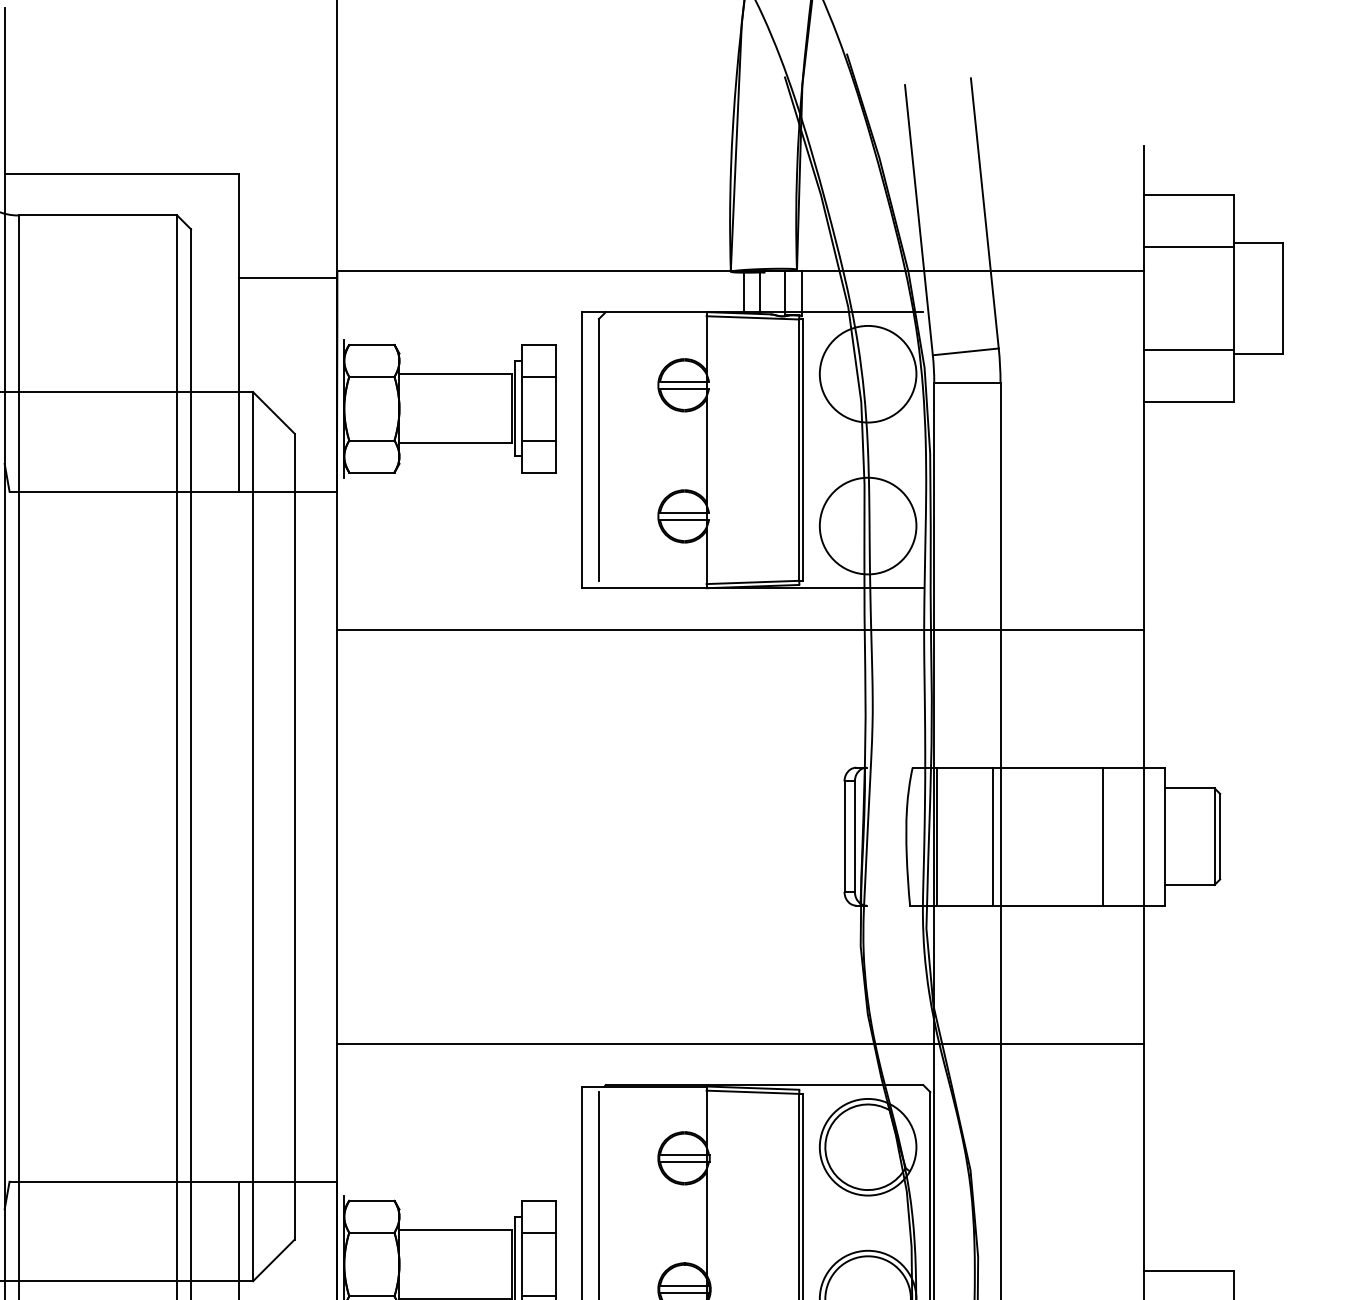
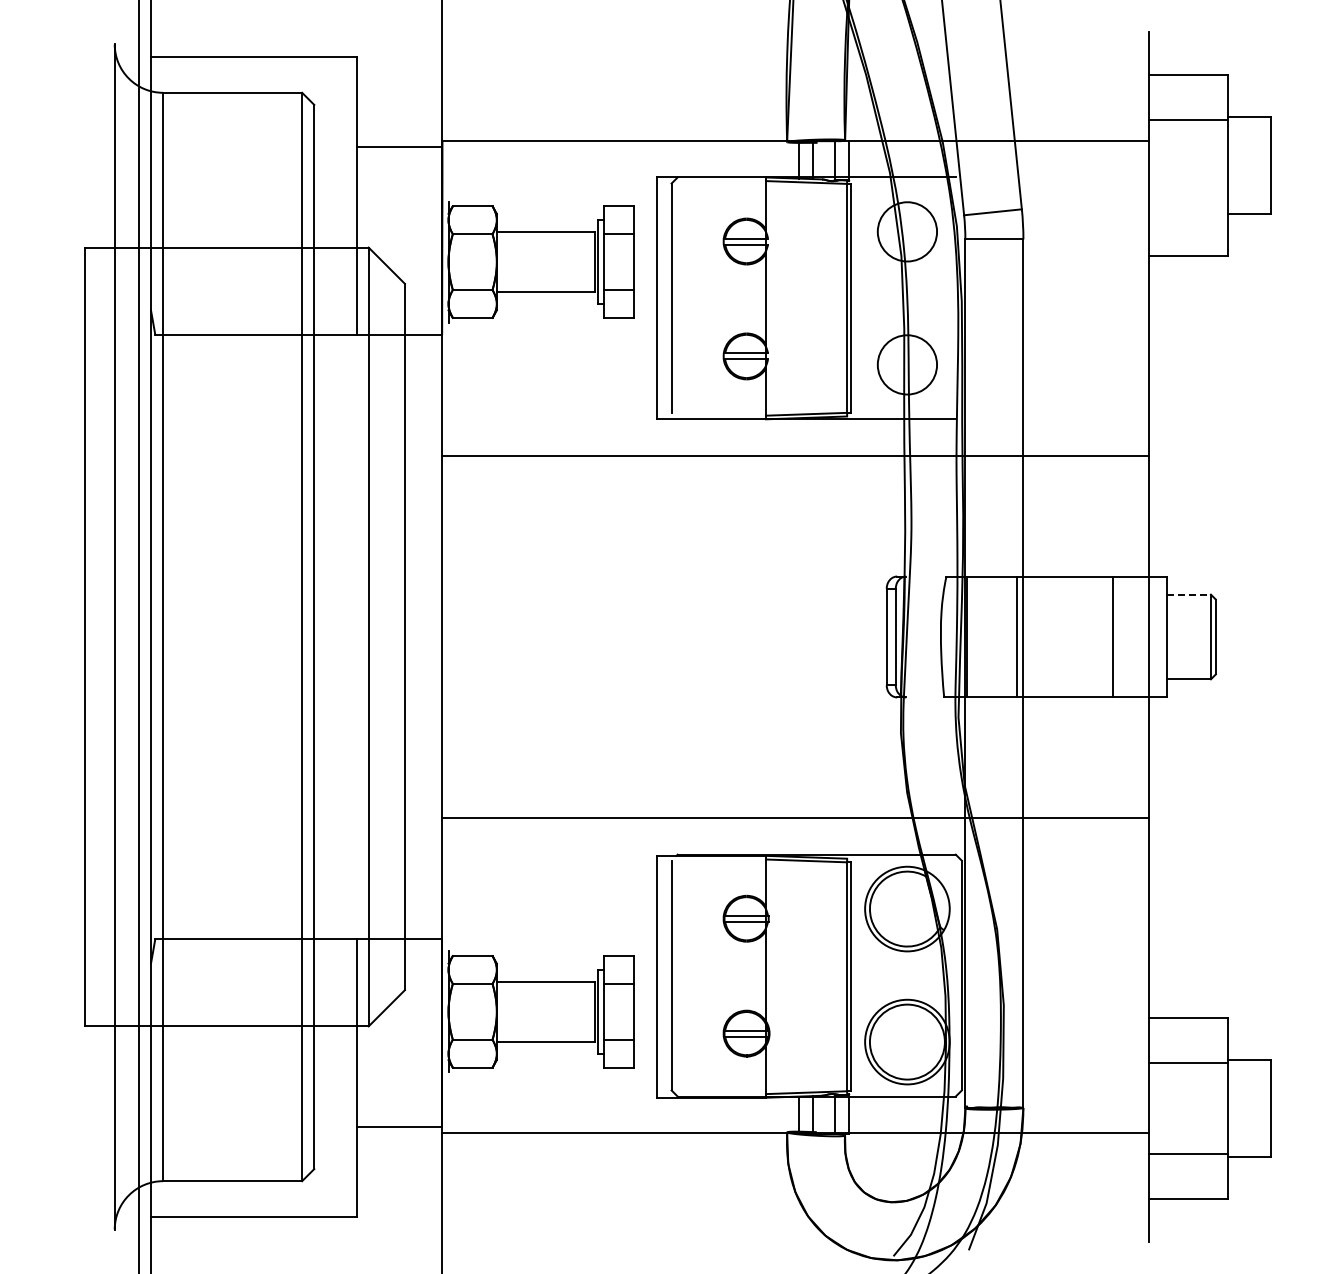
line: (1188, 349) -> (1188, 210), removed
circle: (868, 373) -> (907, 231), size x0.7
circle: (868, 525) -> (907, 364), size x0.7
line: (1190, 788) -> (1189, 594), solid -> dashed

